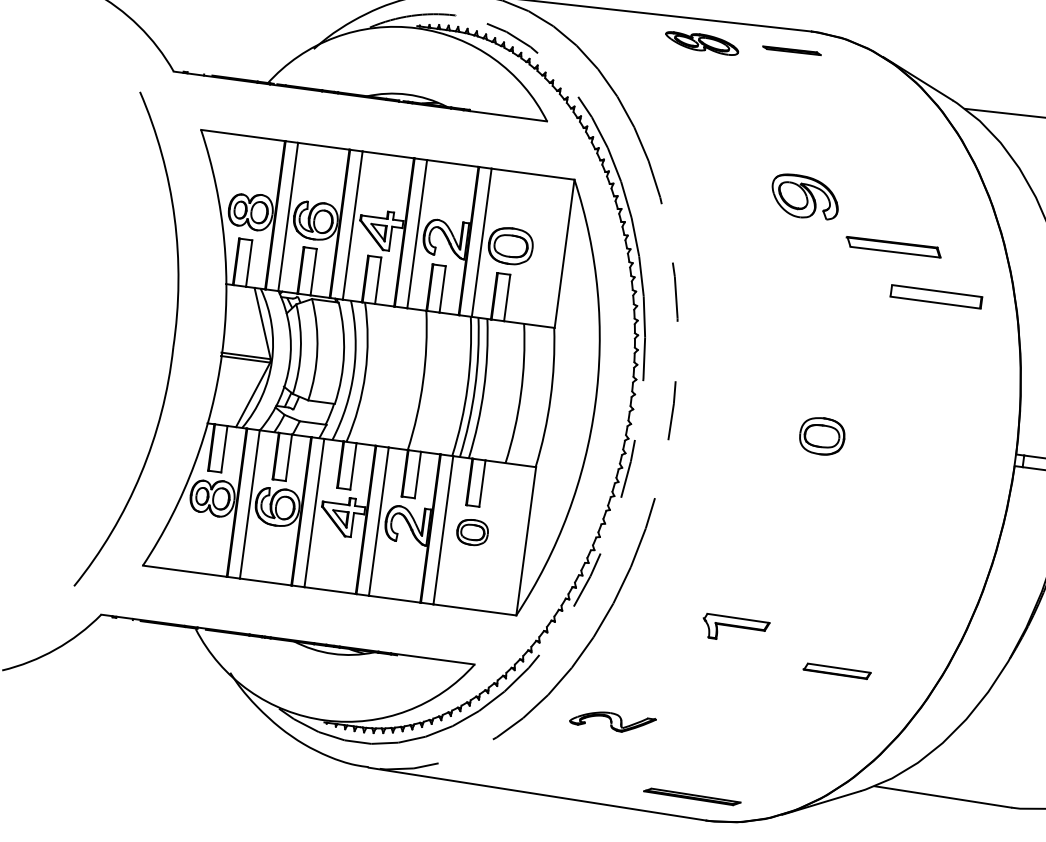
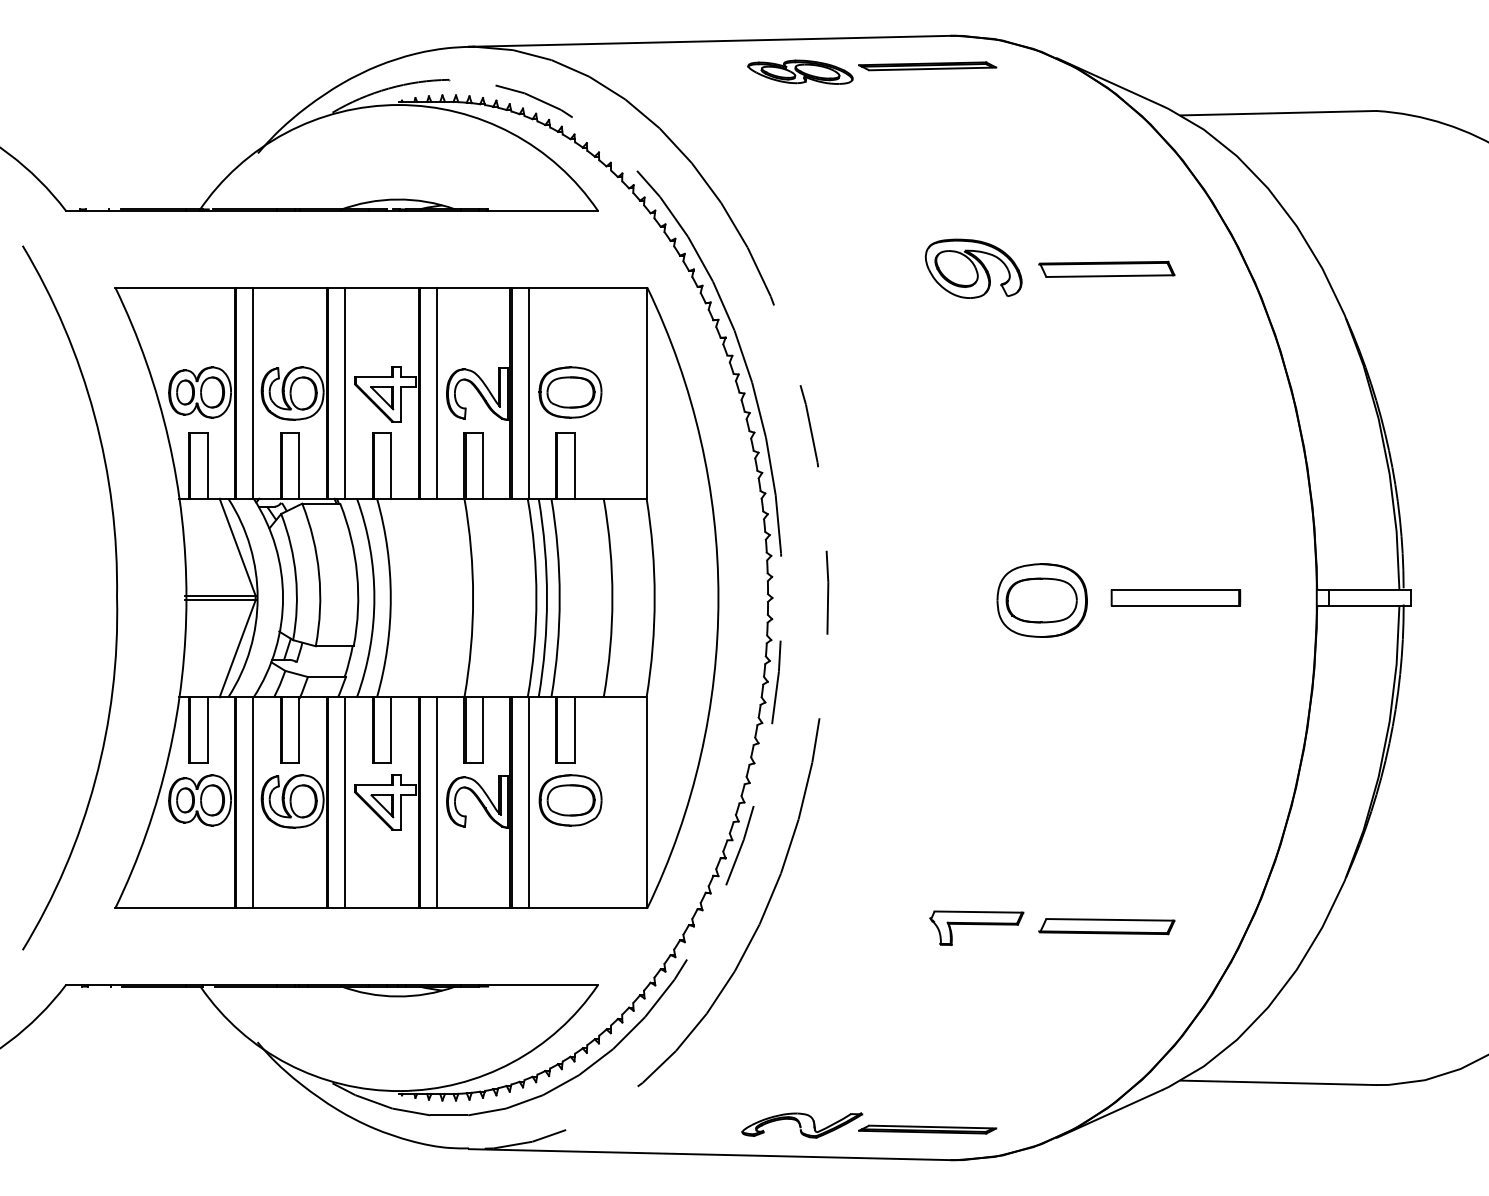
part: (791, 50) -> (927, 66), size x1.67
part: (893, 246) -> (1106, 268), moved
part: (936, 296) -> (1175, 597), moved
part: (821, 436) -> (1041, 600), size x1.43
part: (472, 532) -> (570, 800), size x1.43
part: (735, 628) -> (976, 927), moved
part: (836, 671) -> (1106, 926), size x1.43
part: (612, 721) -> (802, 1125), moved

